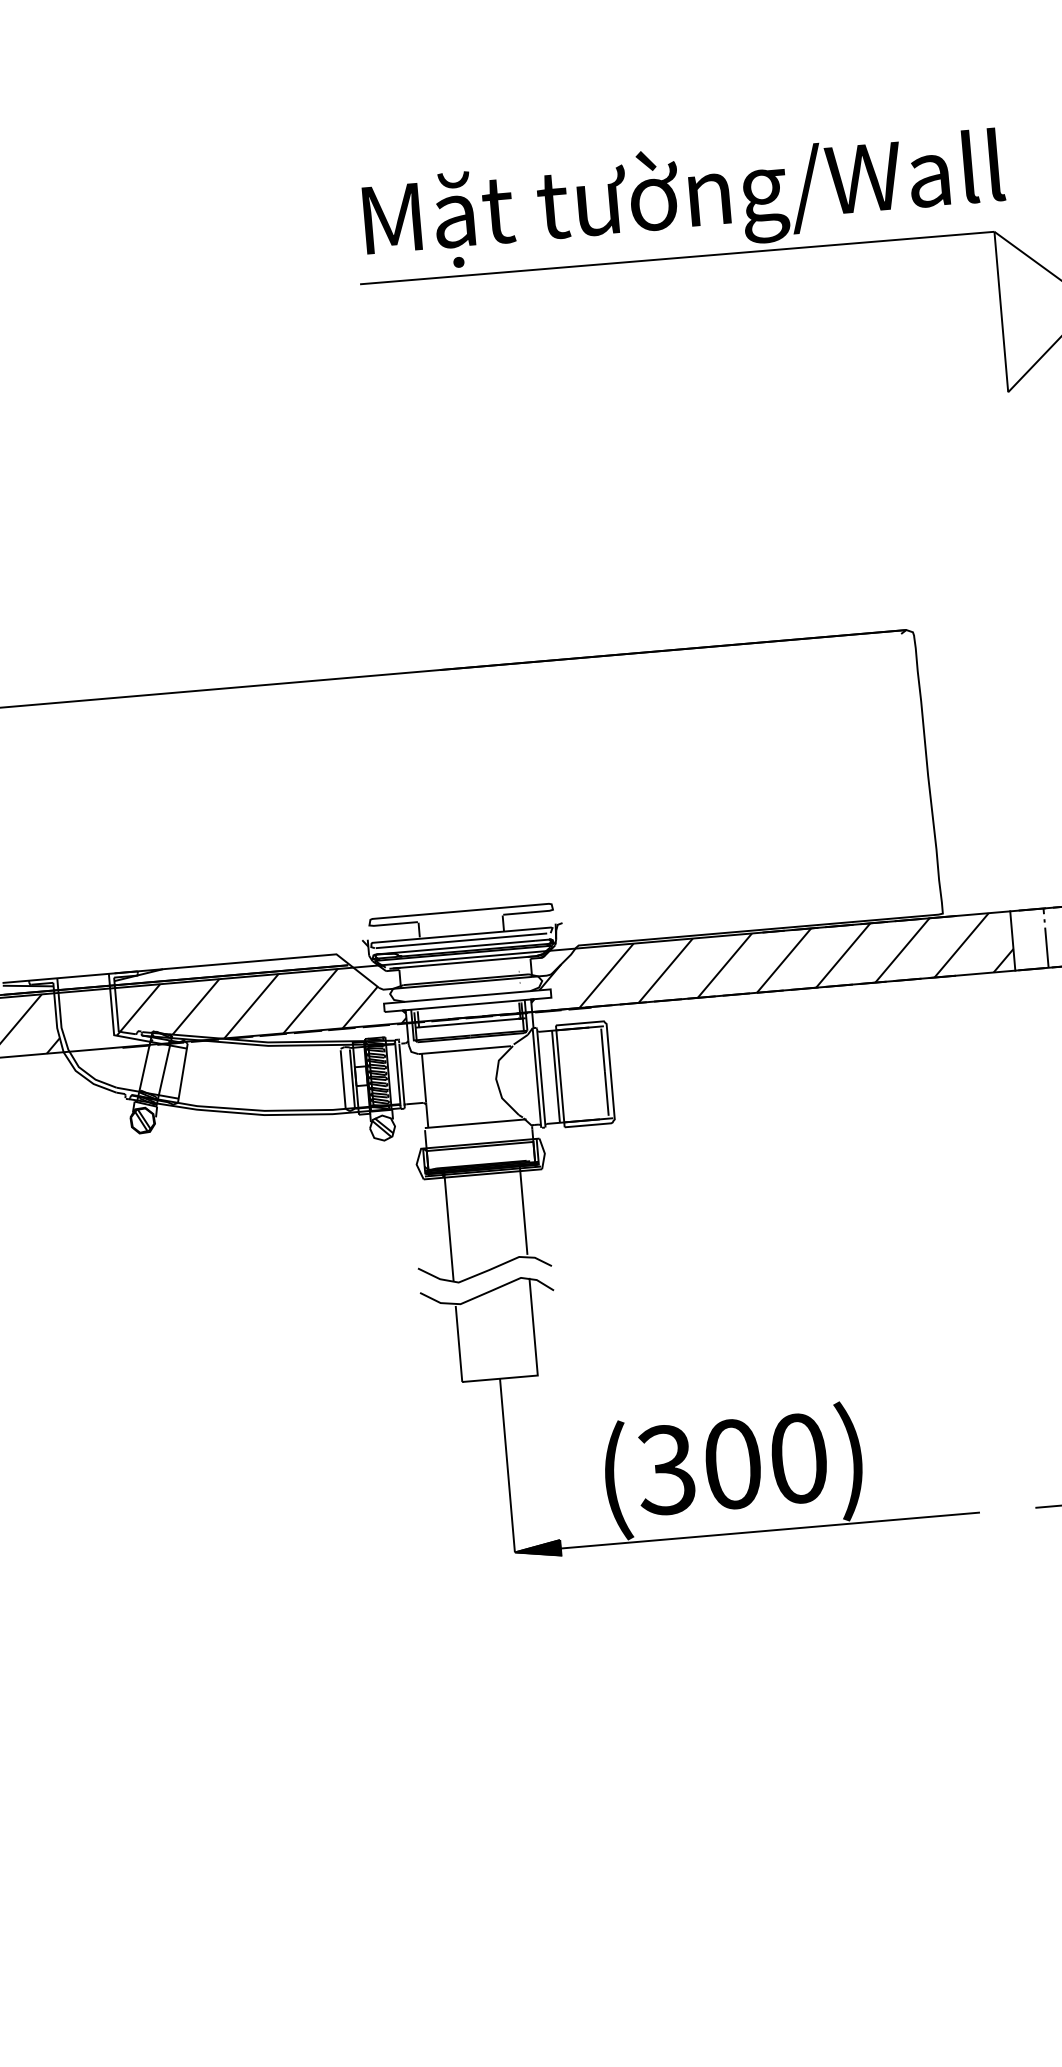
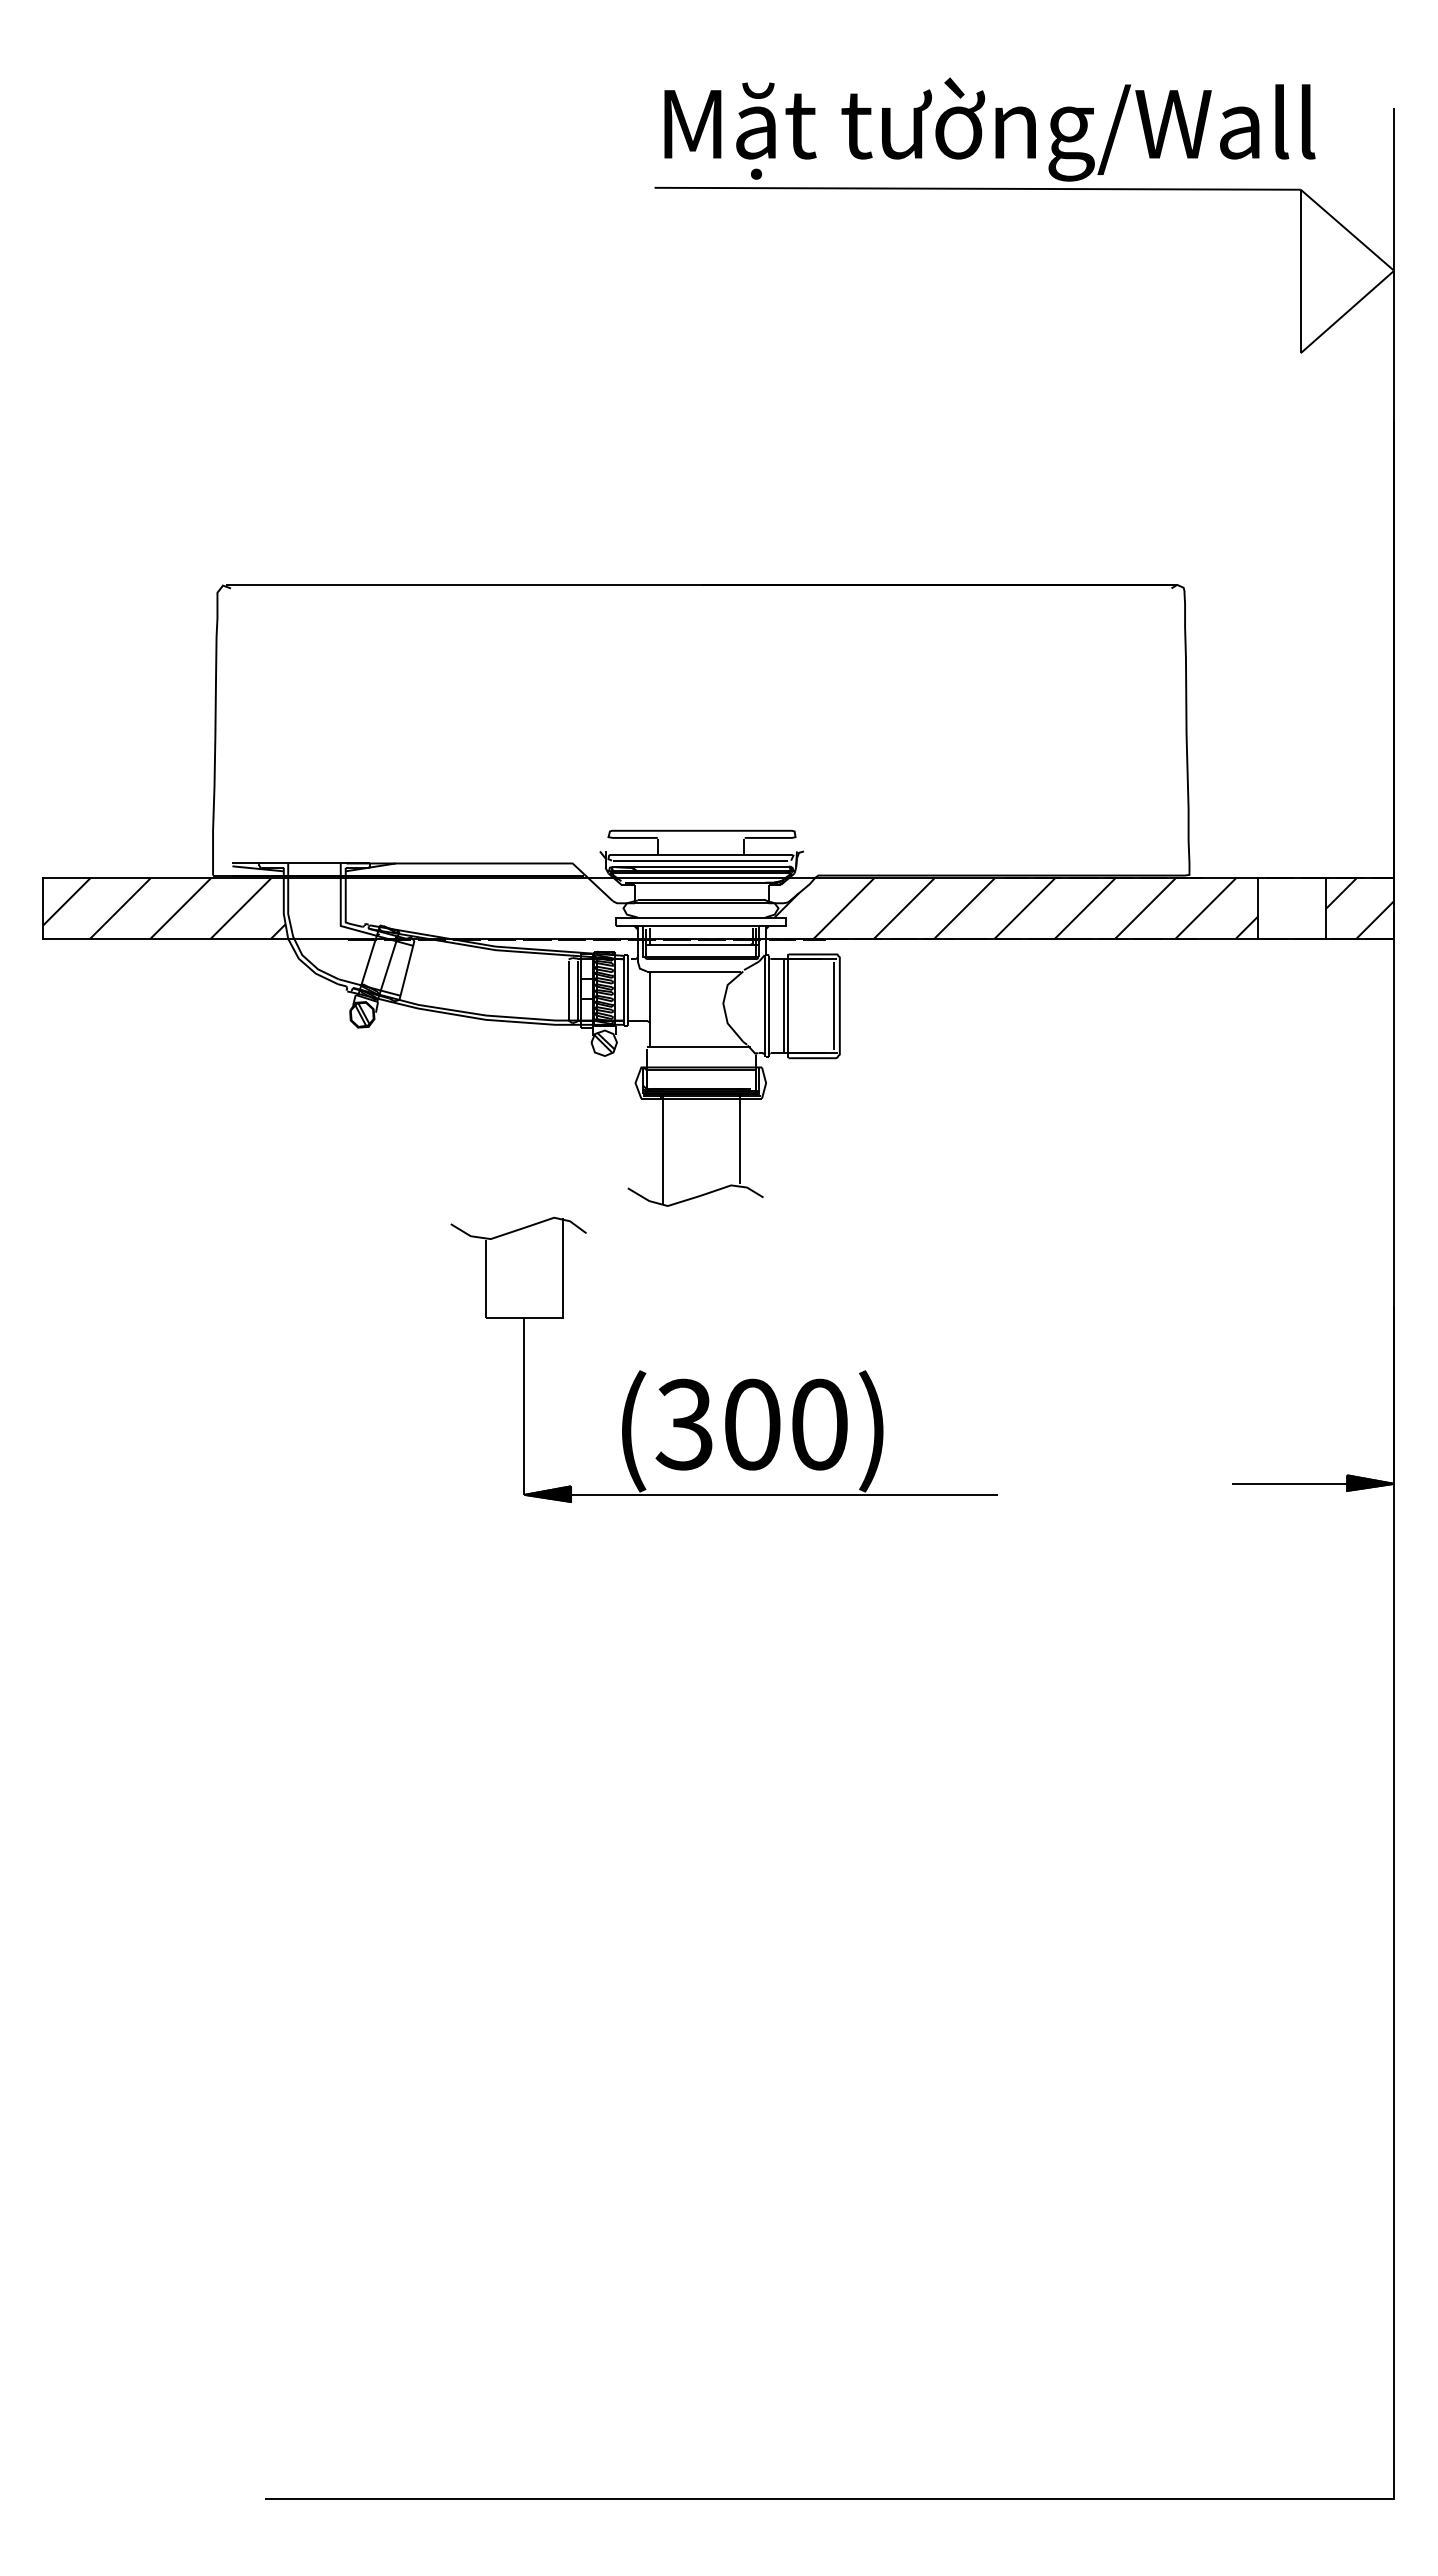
line: (1045, 938) -> (1291, 908), removed
hatch: (259, 1005) -> (490, 908), removed
part: (716, 1424) -> (739, 1382), moved

